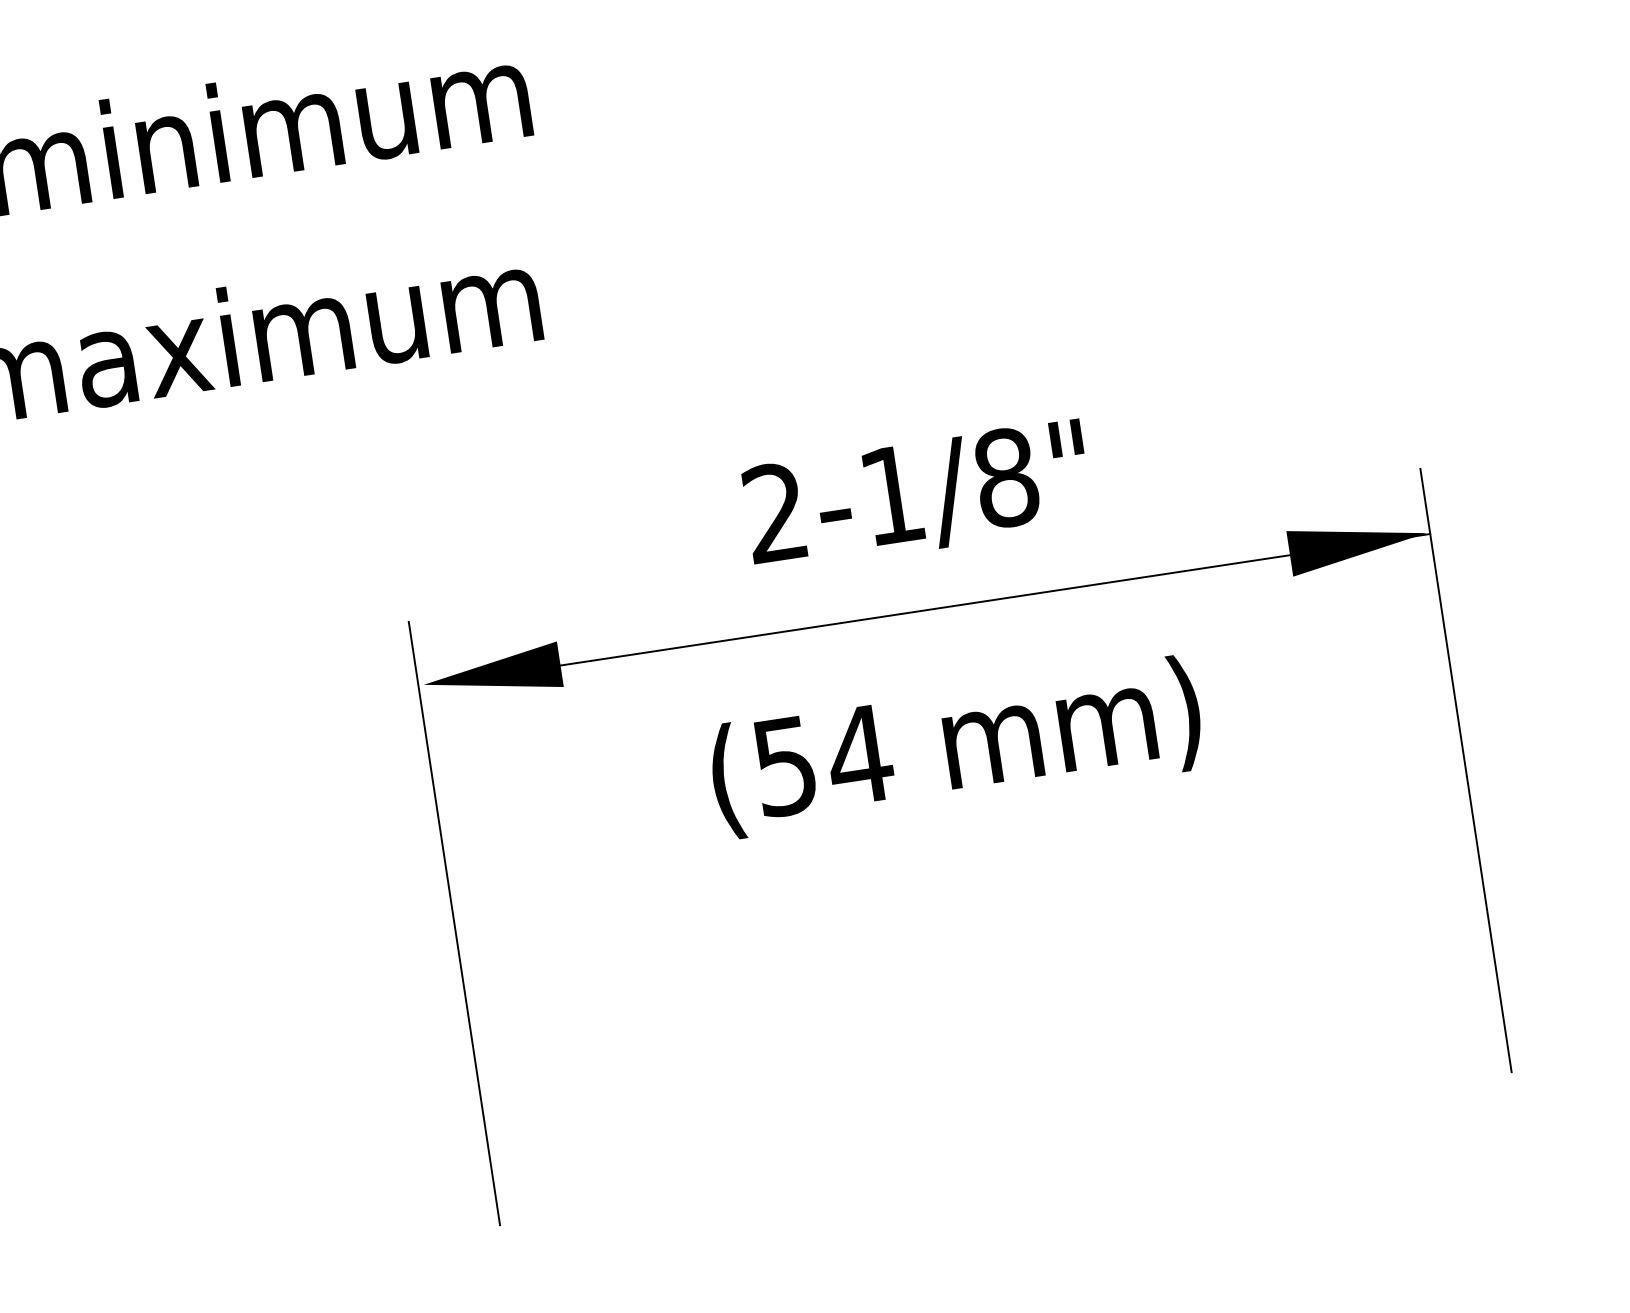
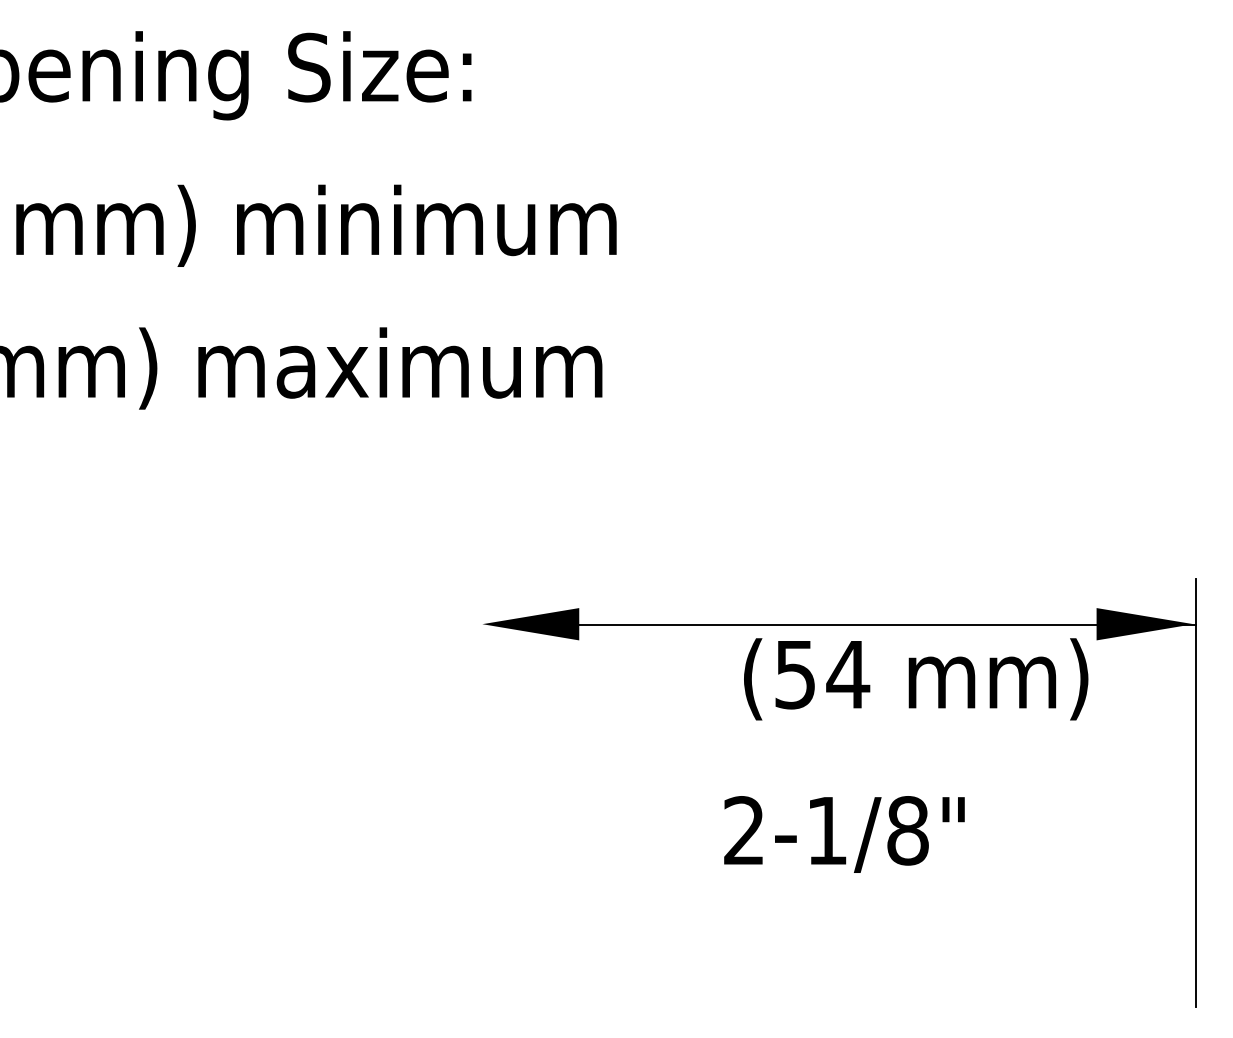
text: (917, 496) -> (844, 834), moved
text: (956, 747) -> (916, 679), moved
line: (454, 922) -> (478, 792), removed

